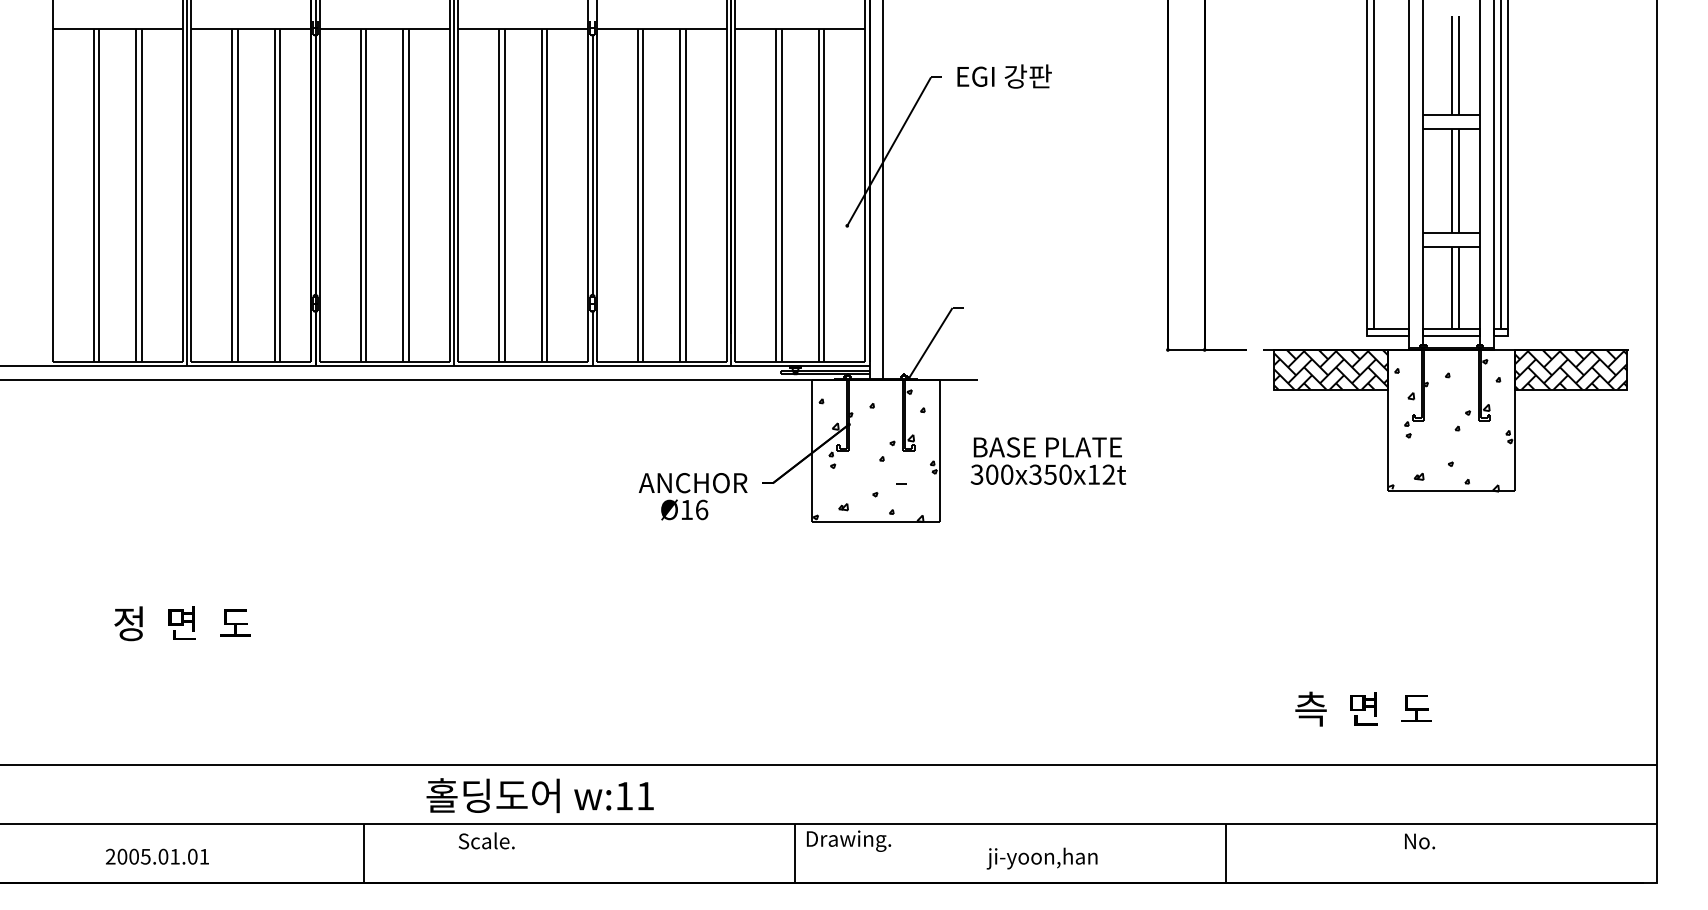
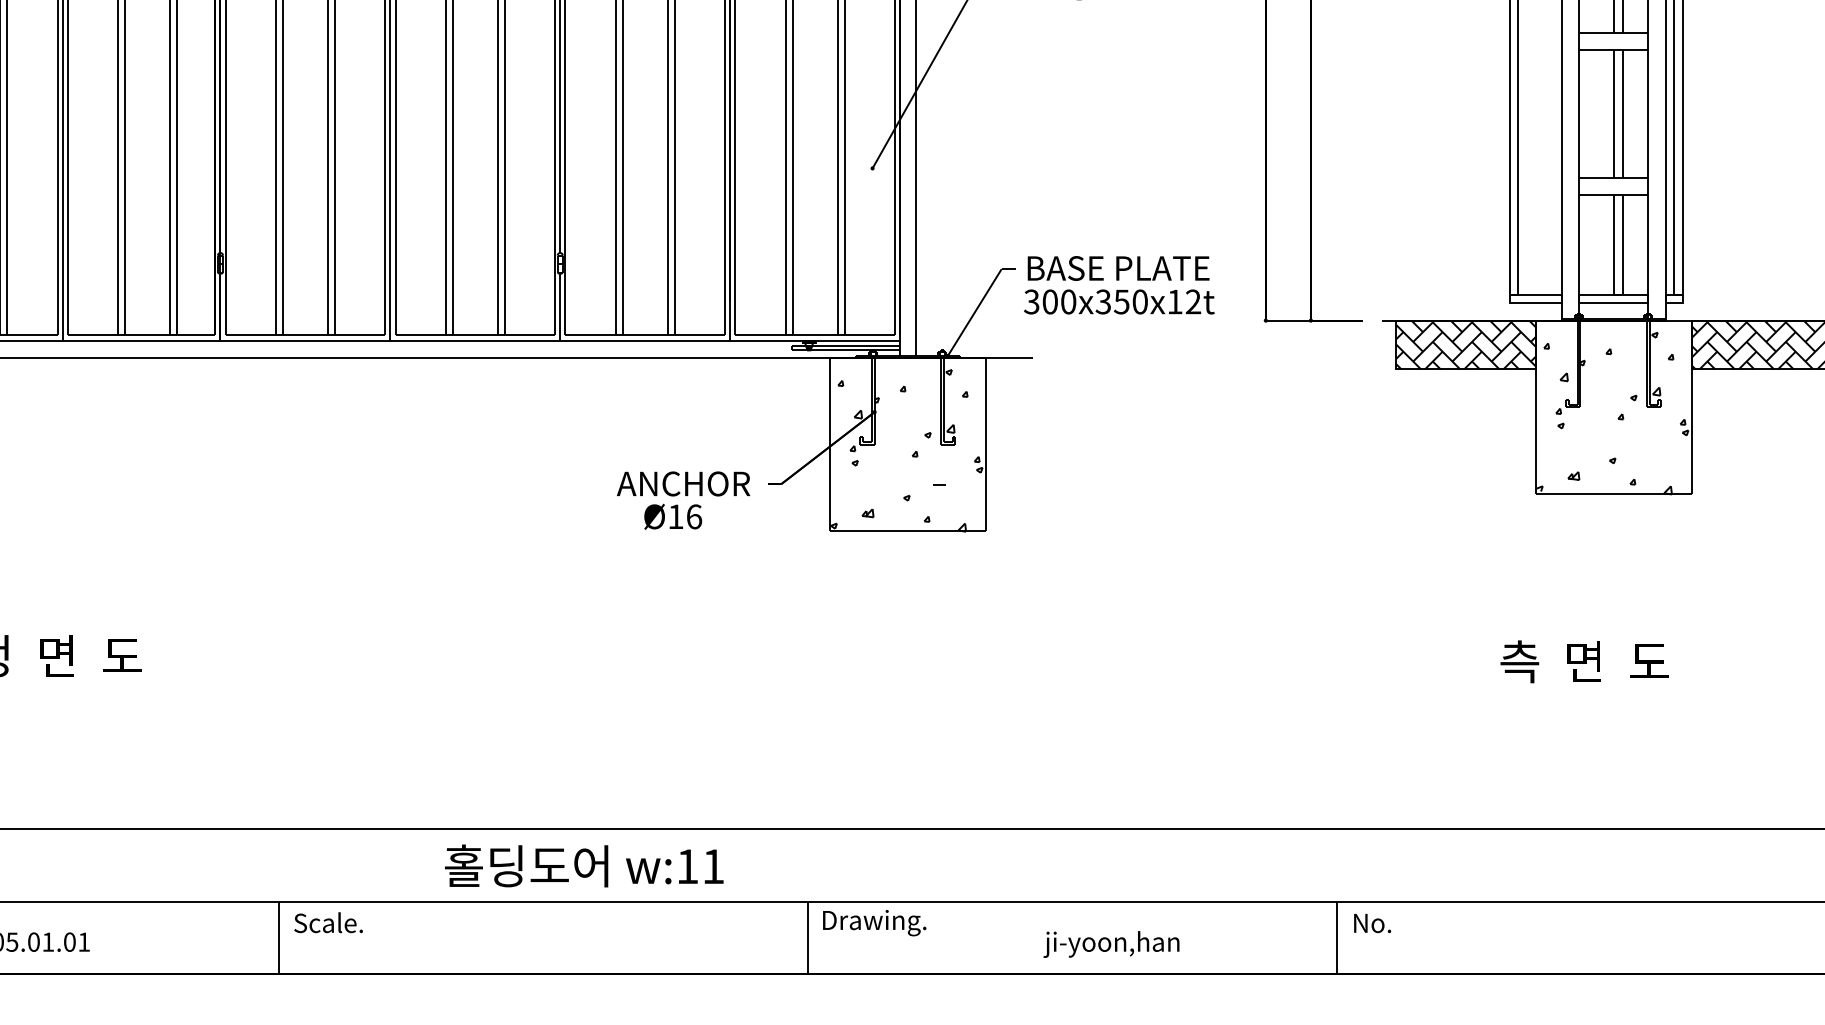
text: (1048, 460) -> (1119, 284), moved
text: (1363, 708) -> (1584, 661), moved
text: (539, 795) -> (583, 865), moved
text: (486, 840) -> (328, 922), moved
text: (1419, 841) -> (1371, 923), moved

